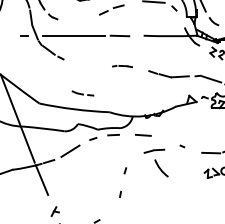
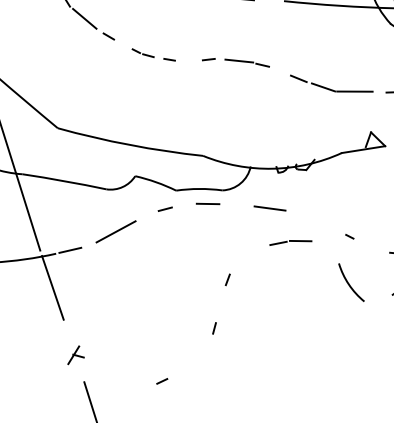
part: (122, 66) -> (235, 62), size x1.67
part: (82, 93) -> (152, 54), moved
arc: (161, 168) -> (351, 283), moved

